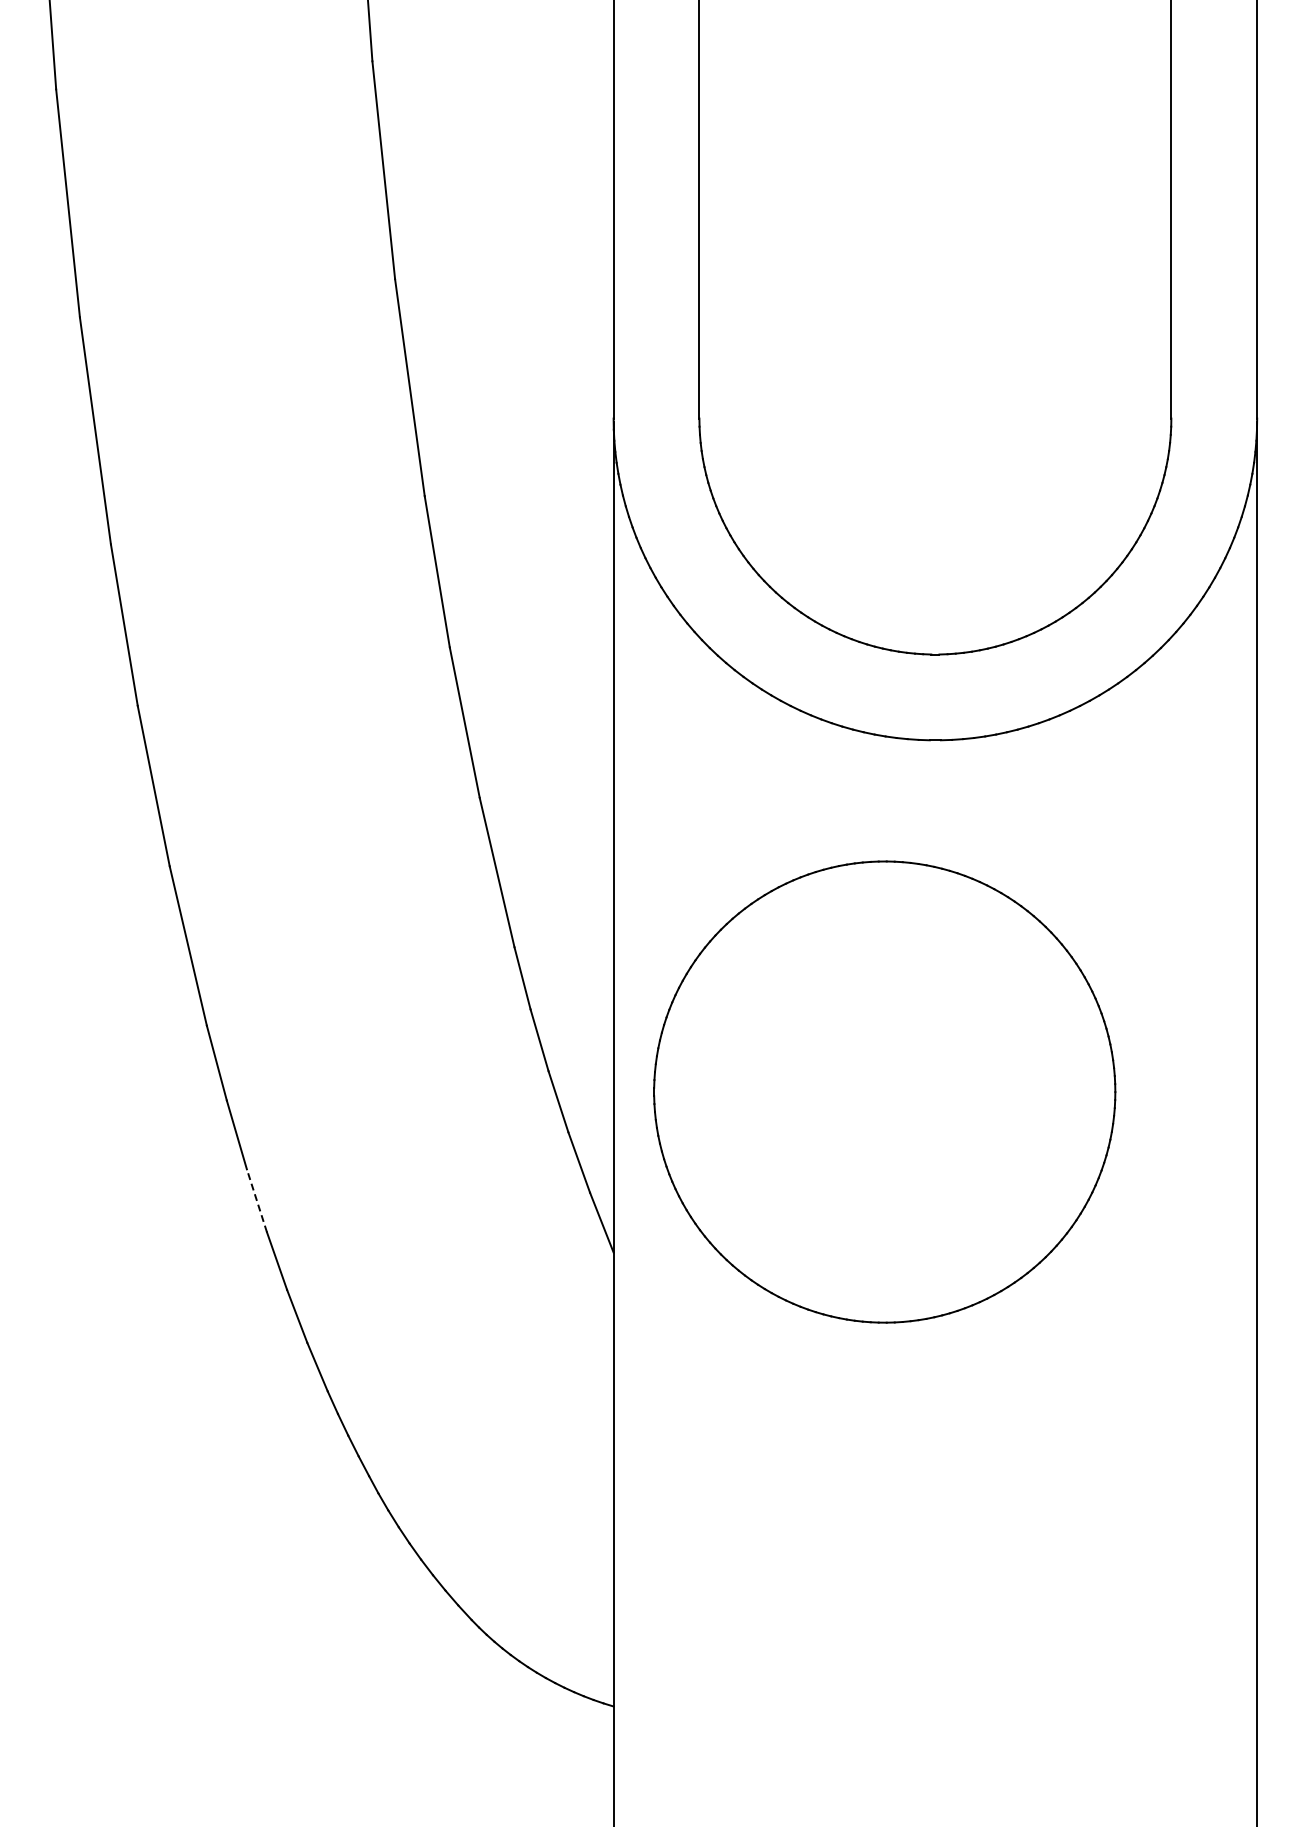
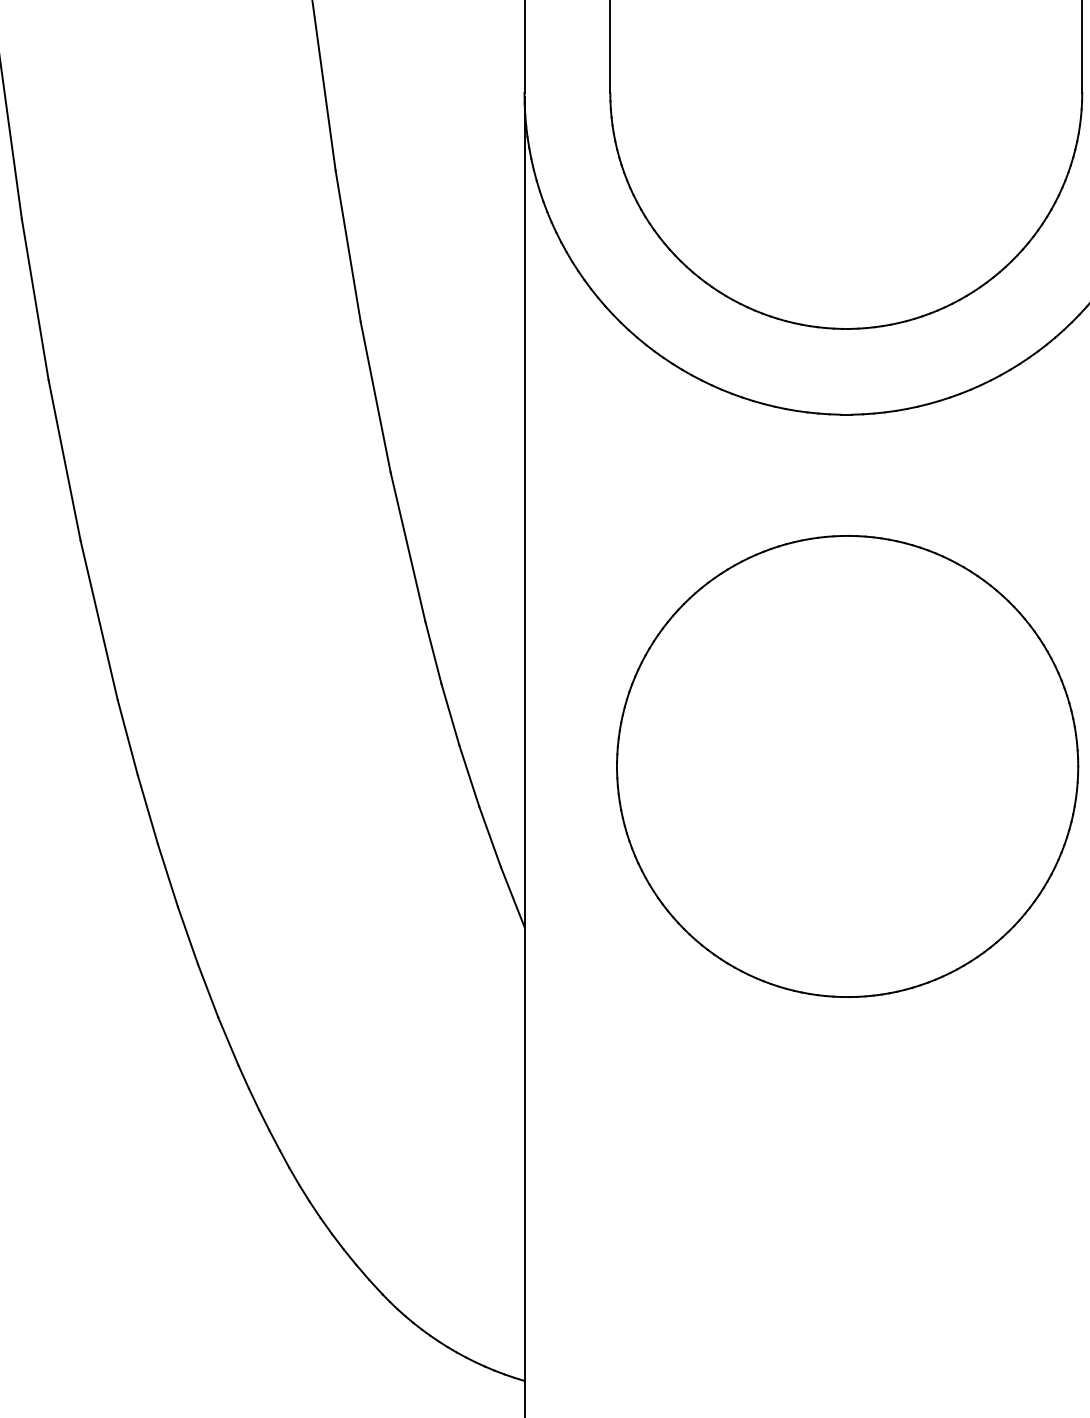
part: (884, 1091) -> (847, 765), moved
line: (256, 1200) -> (167, 874), dashed -> solid

